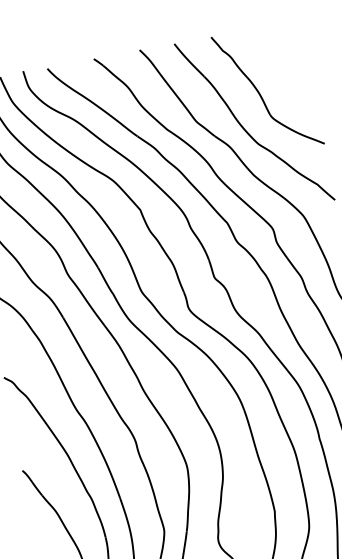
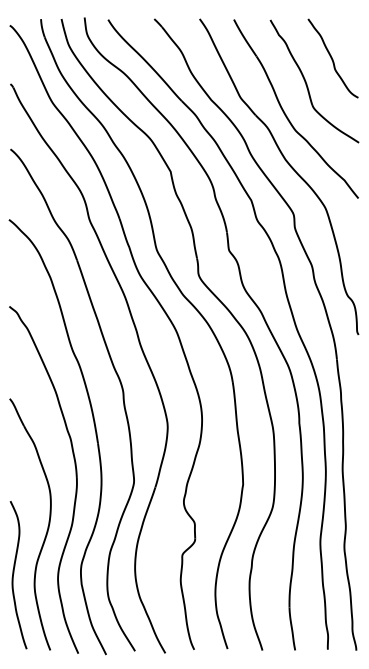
curve: (281, 63) -> (332, 58), added

